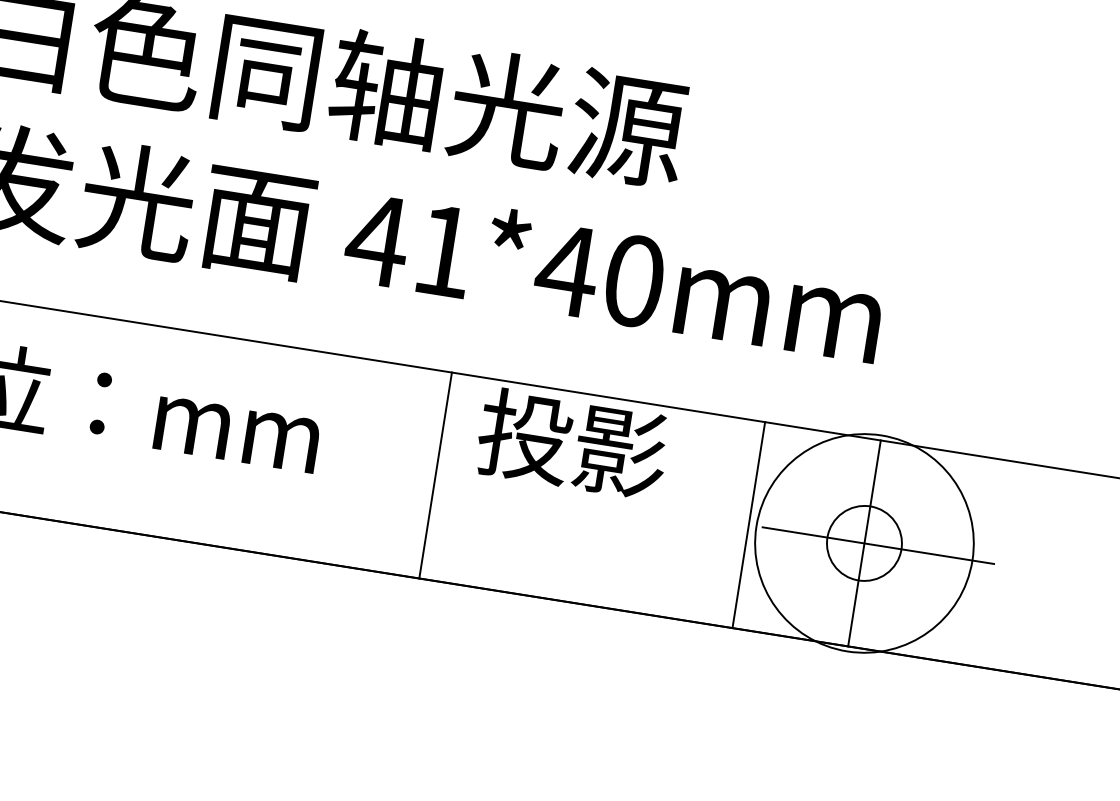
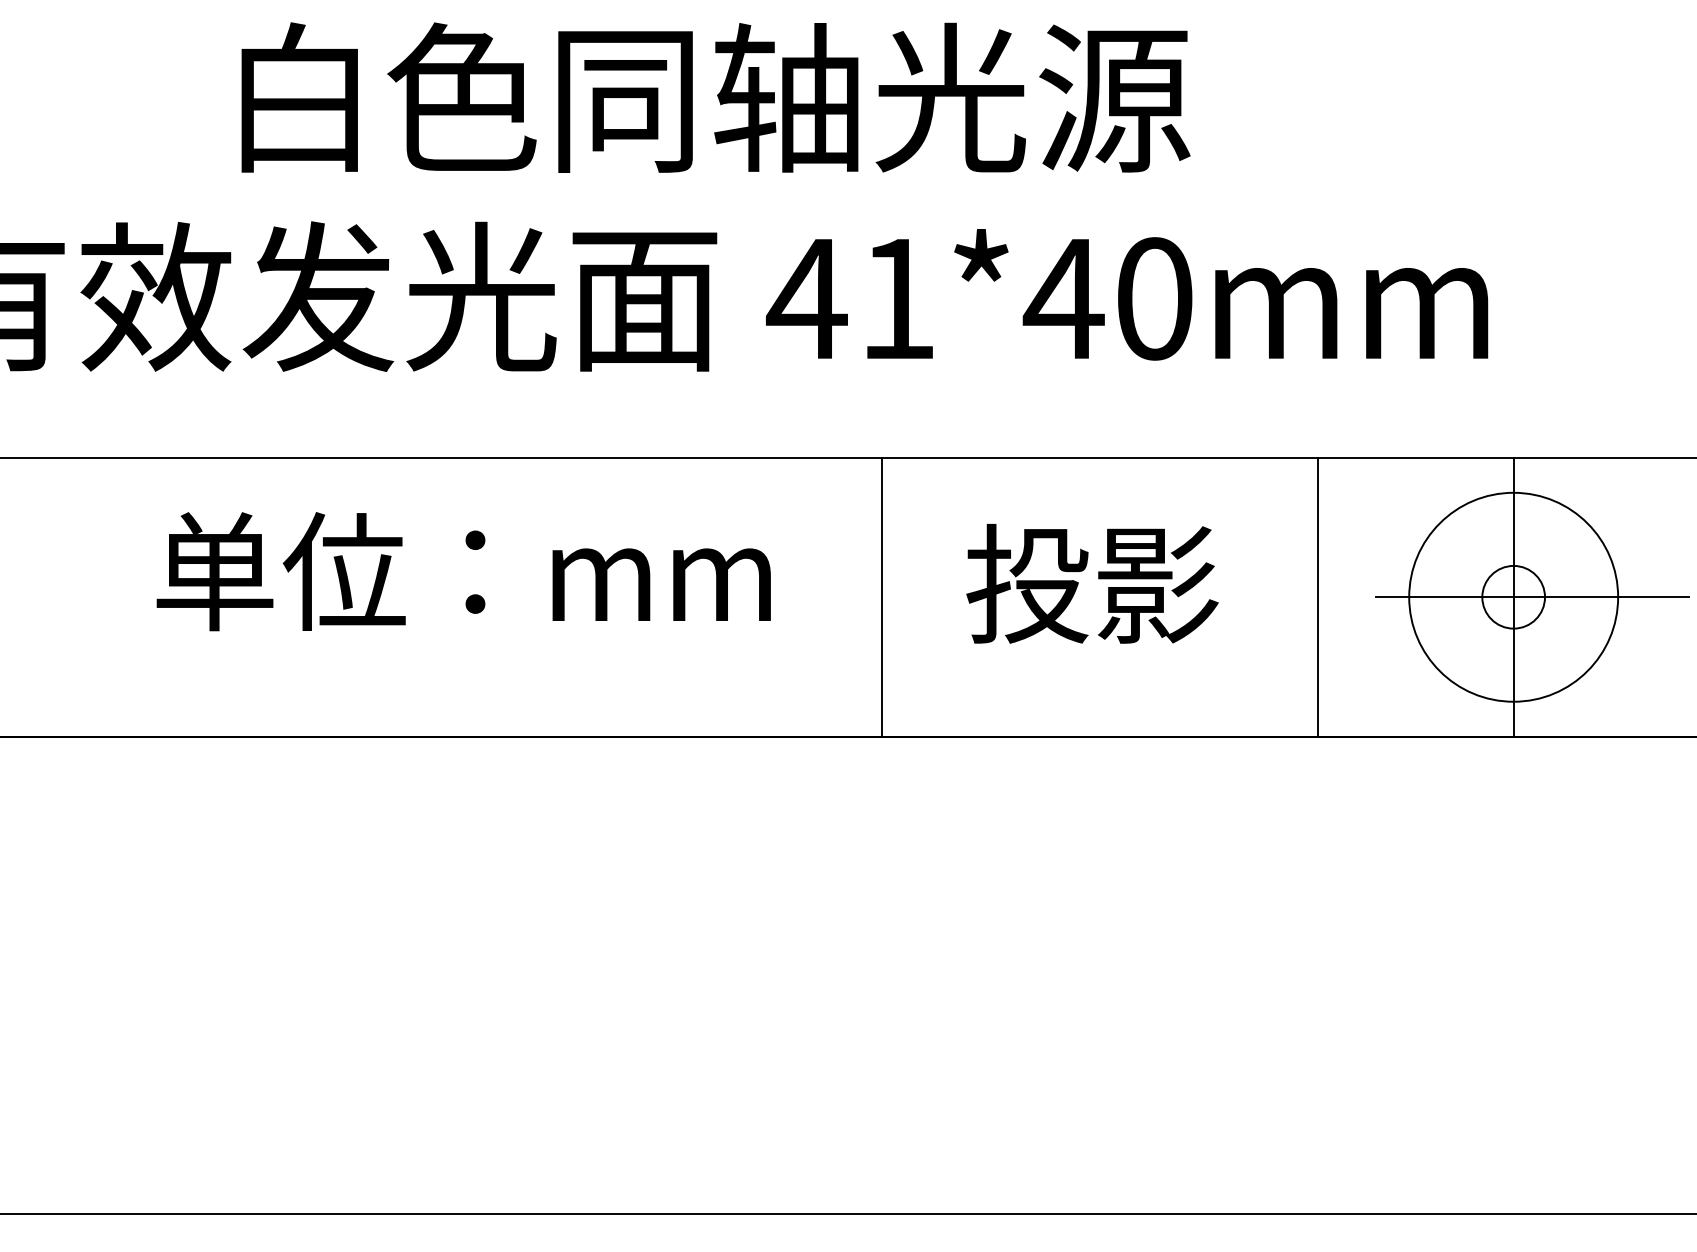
text: (572, 443) -> (1092, 583), moved
line: (435, 474) -> (881, 596), moved
line: (749, 524) -> (1318, 596), moved
circle: (864, 542) -> (1513, 596), size x0.62
circle: (864, 542) -> (1513, 596), size x0.71

